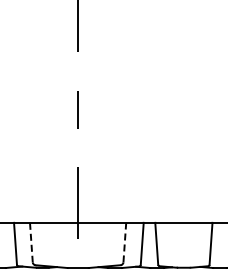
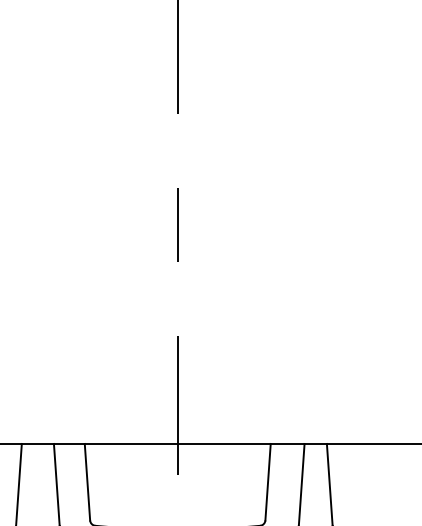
line: (31, 242) -> (87, 481), dashed -> solid
line: (124, 242) -> (267, 481), dashed -> solid

